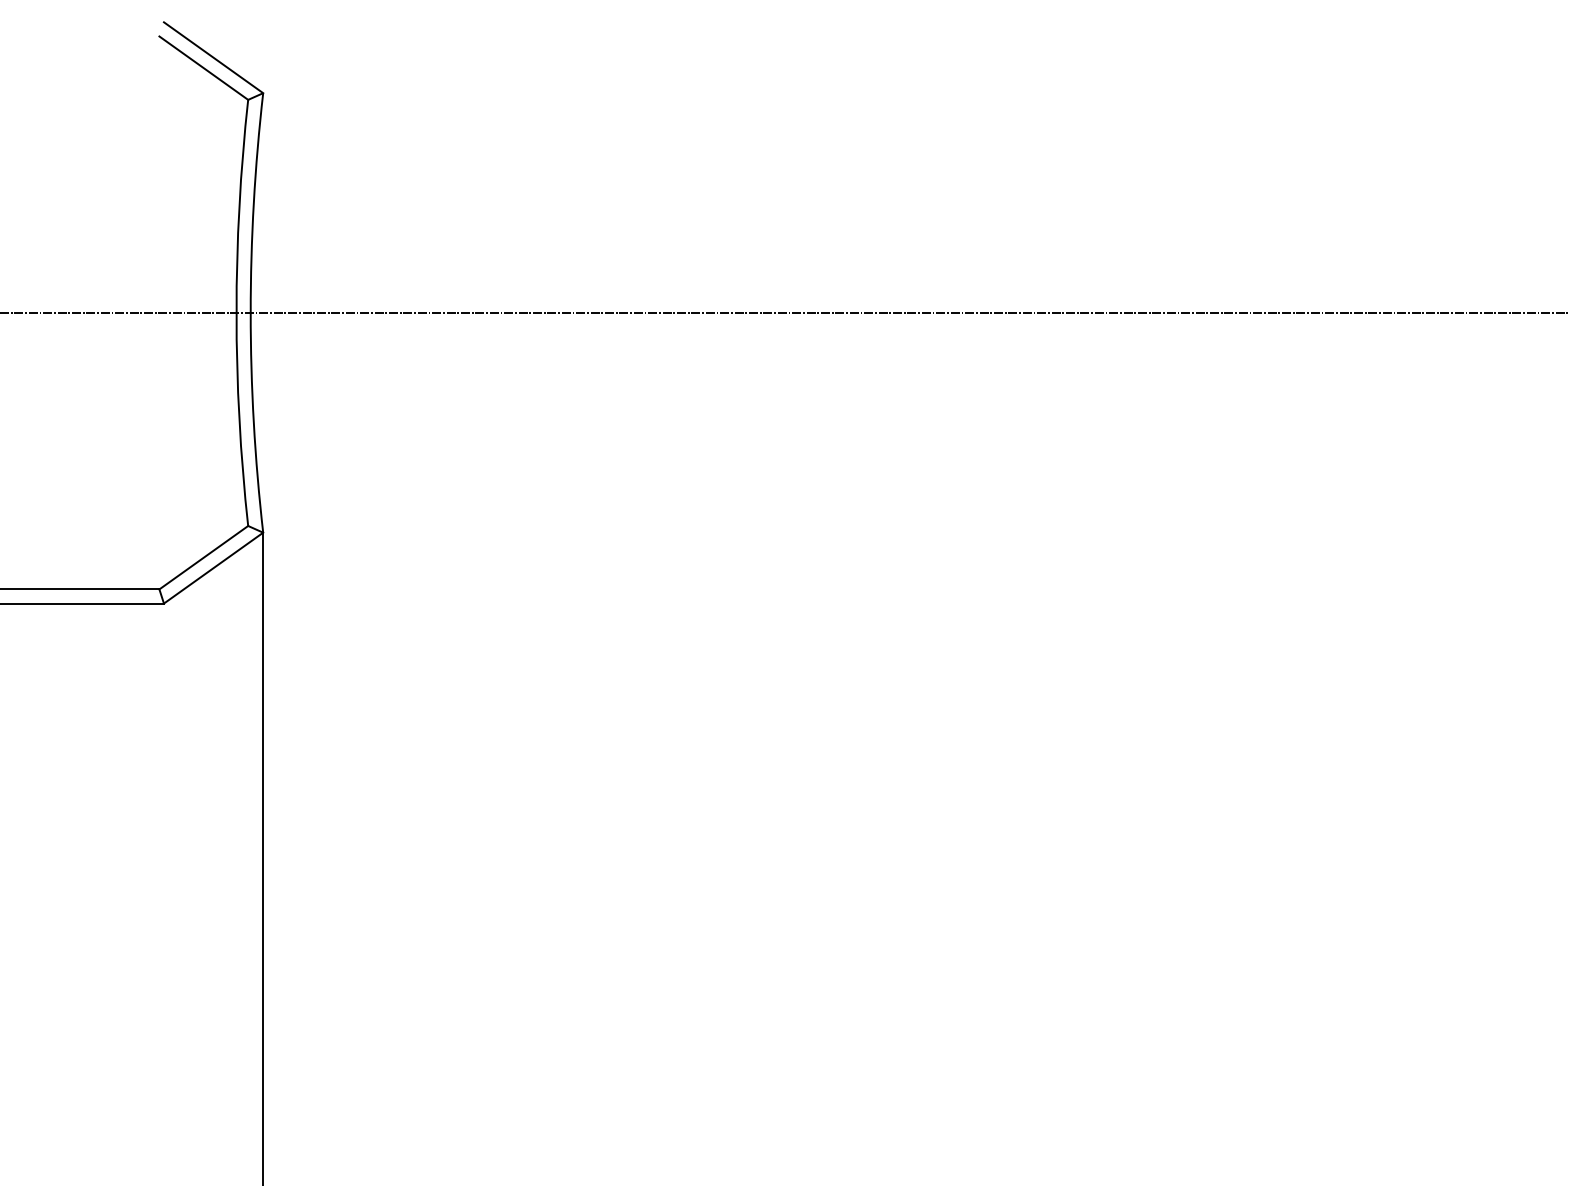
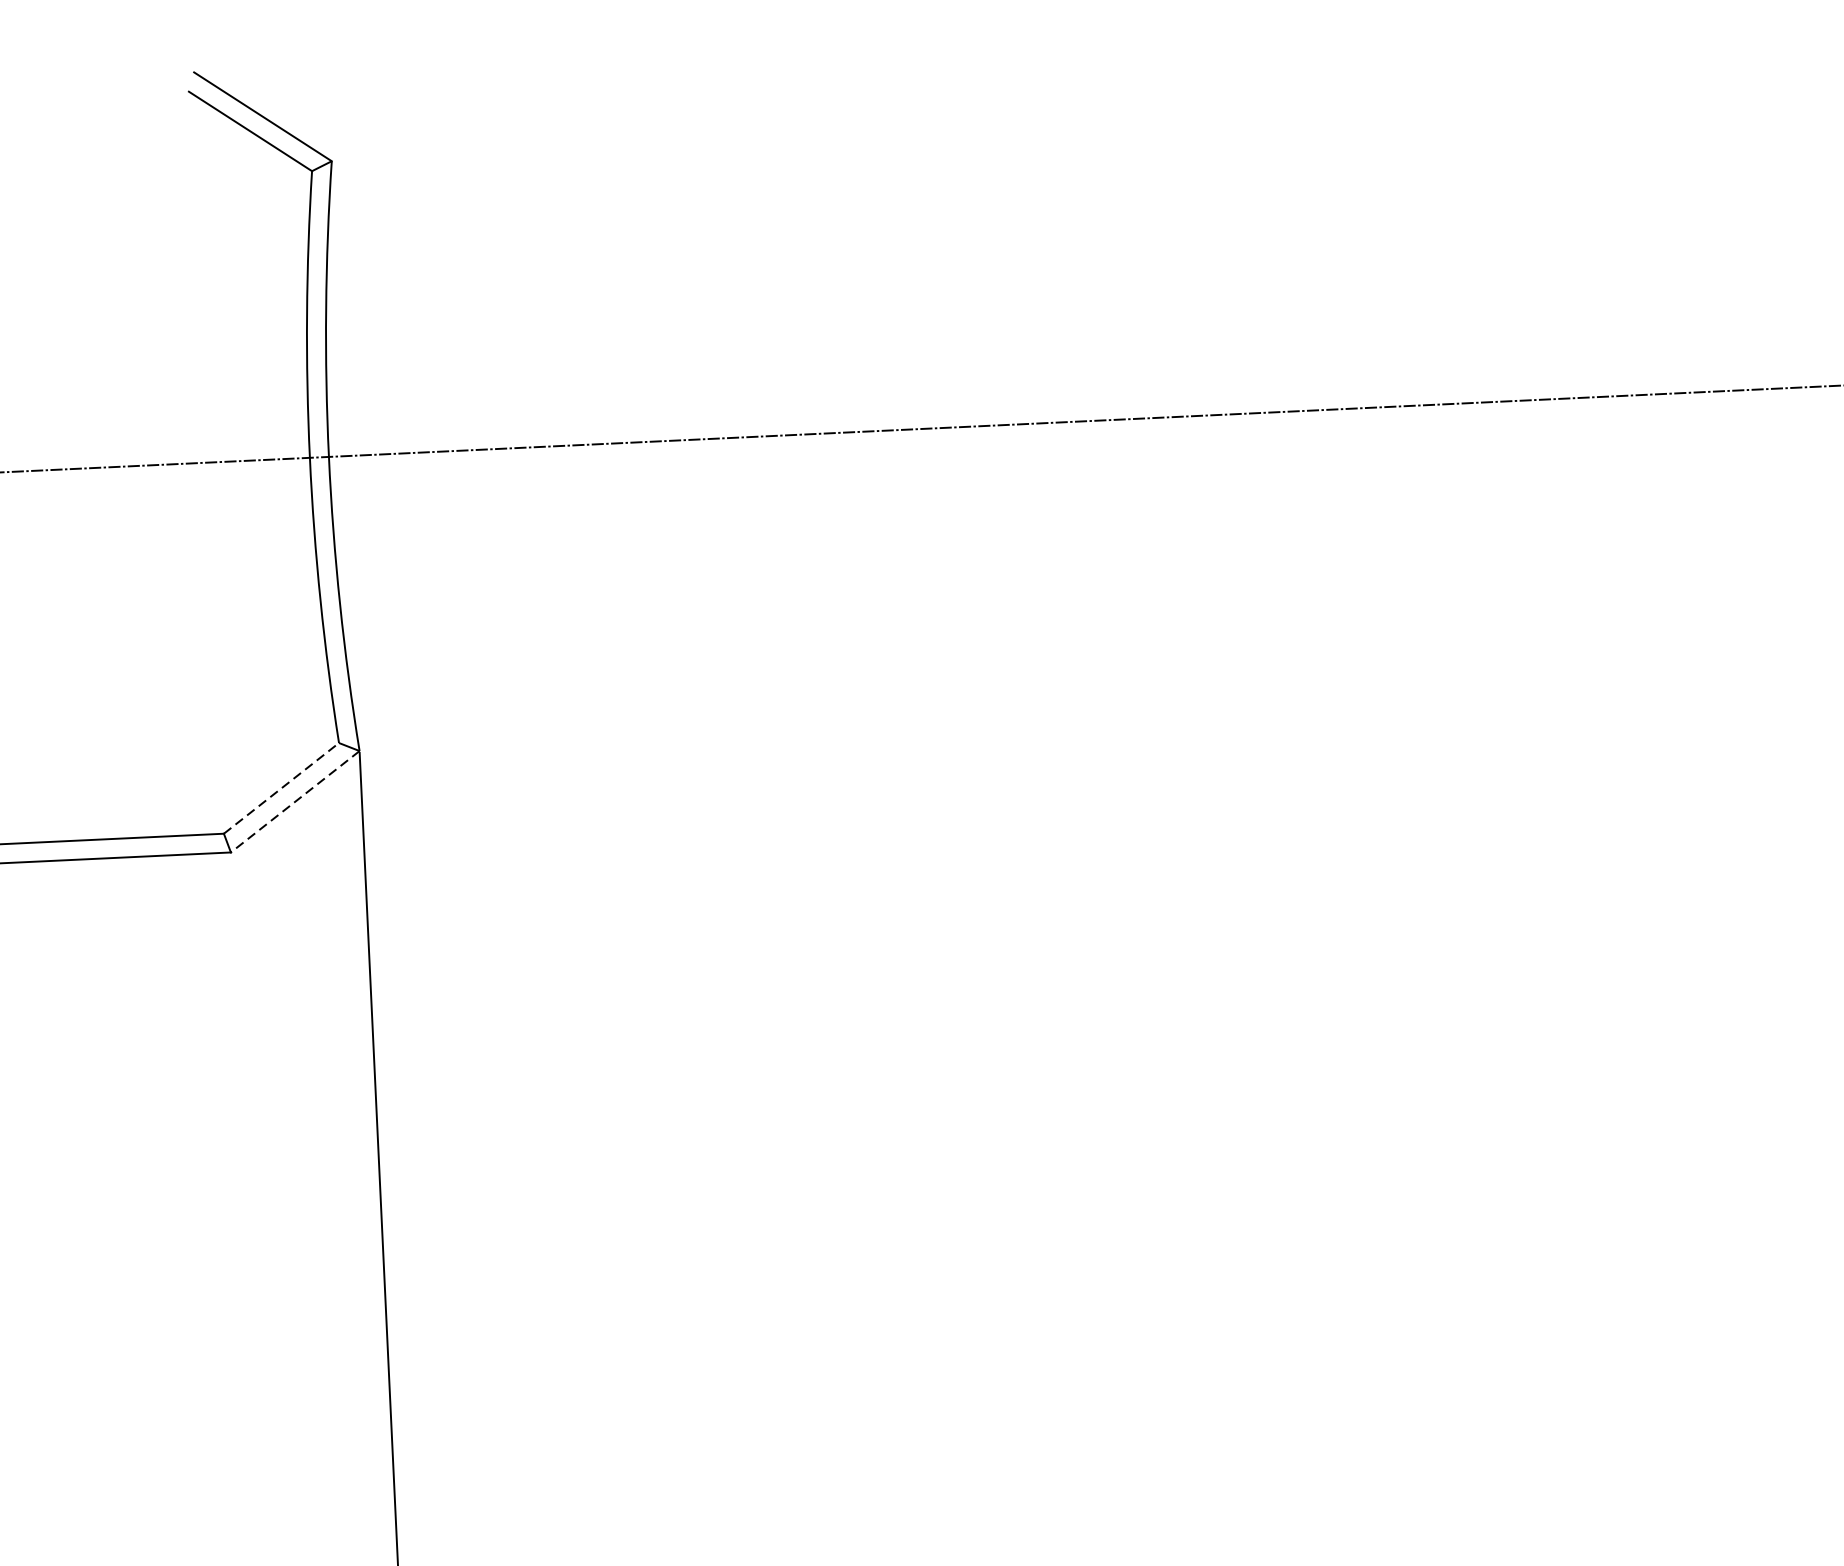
line: (203, 557) -> (281, 788), solid -> dashed
line: (213, 568) -> (295, 802), solid -> dashed

